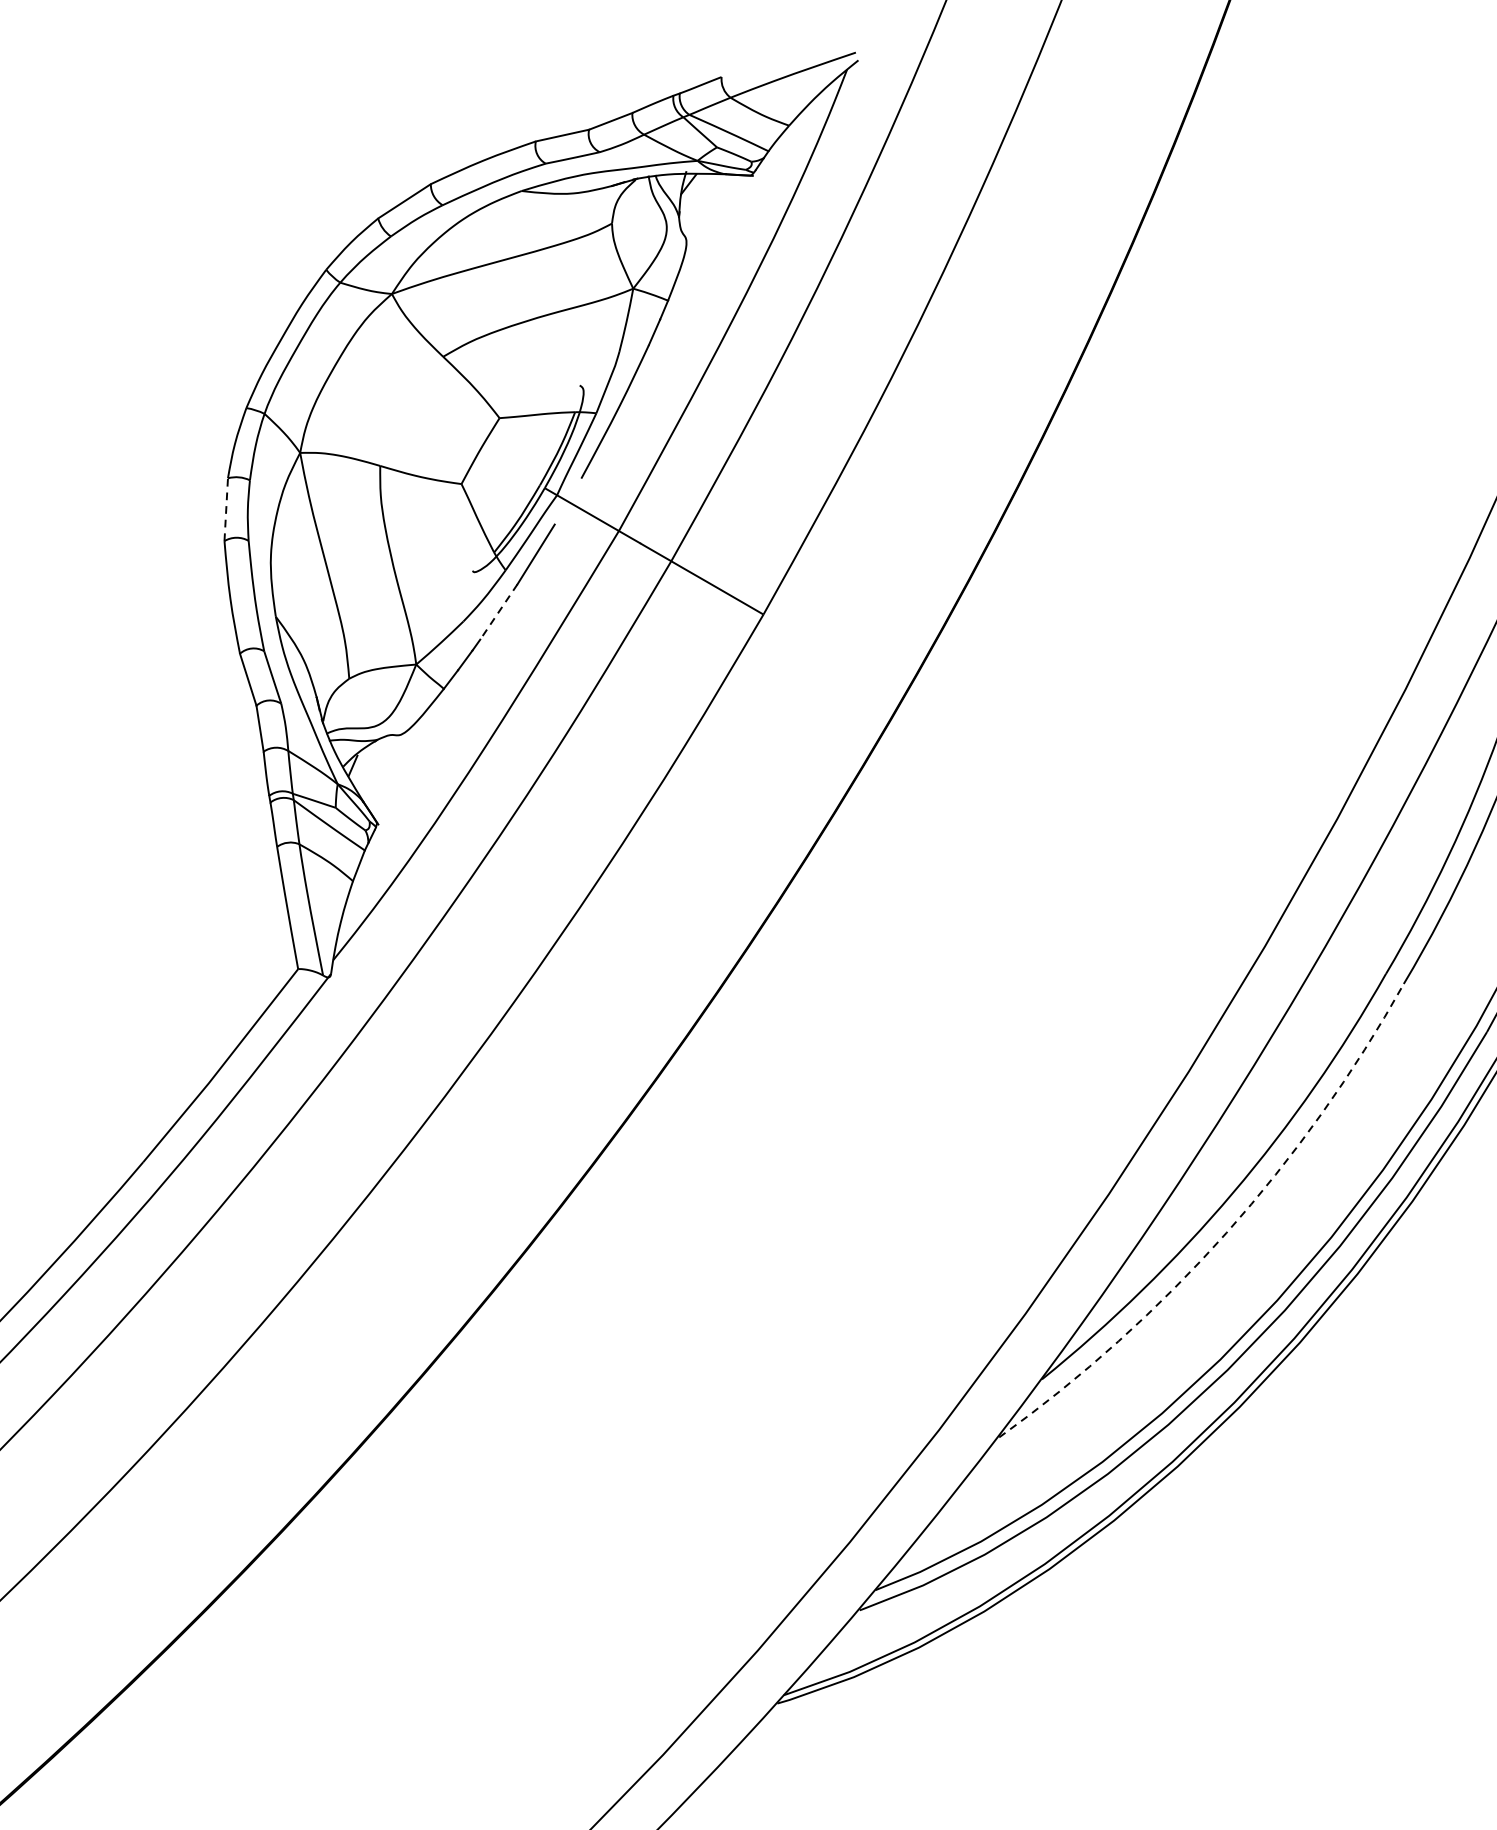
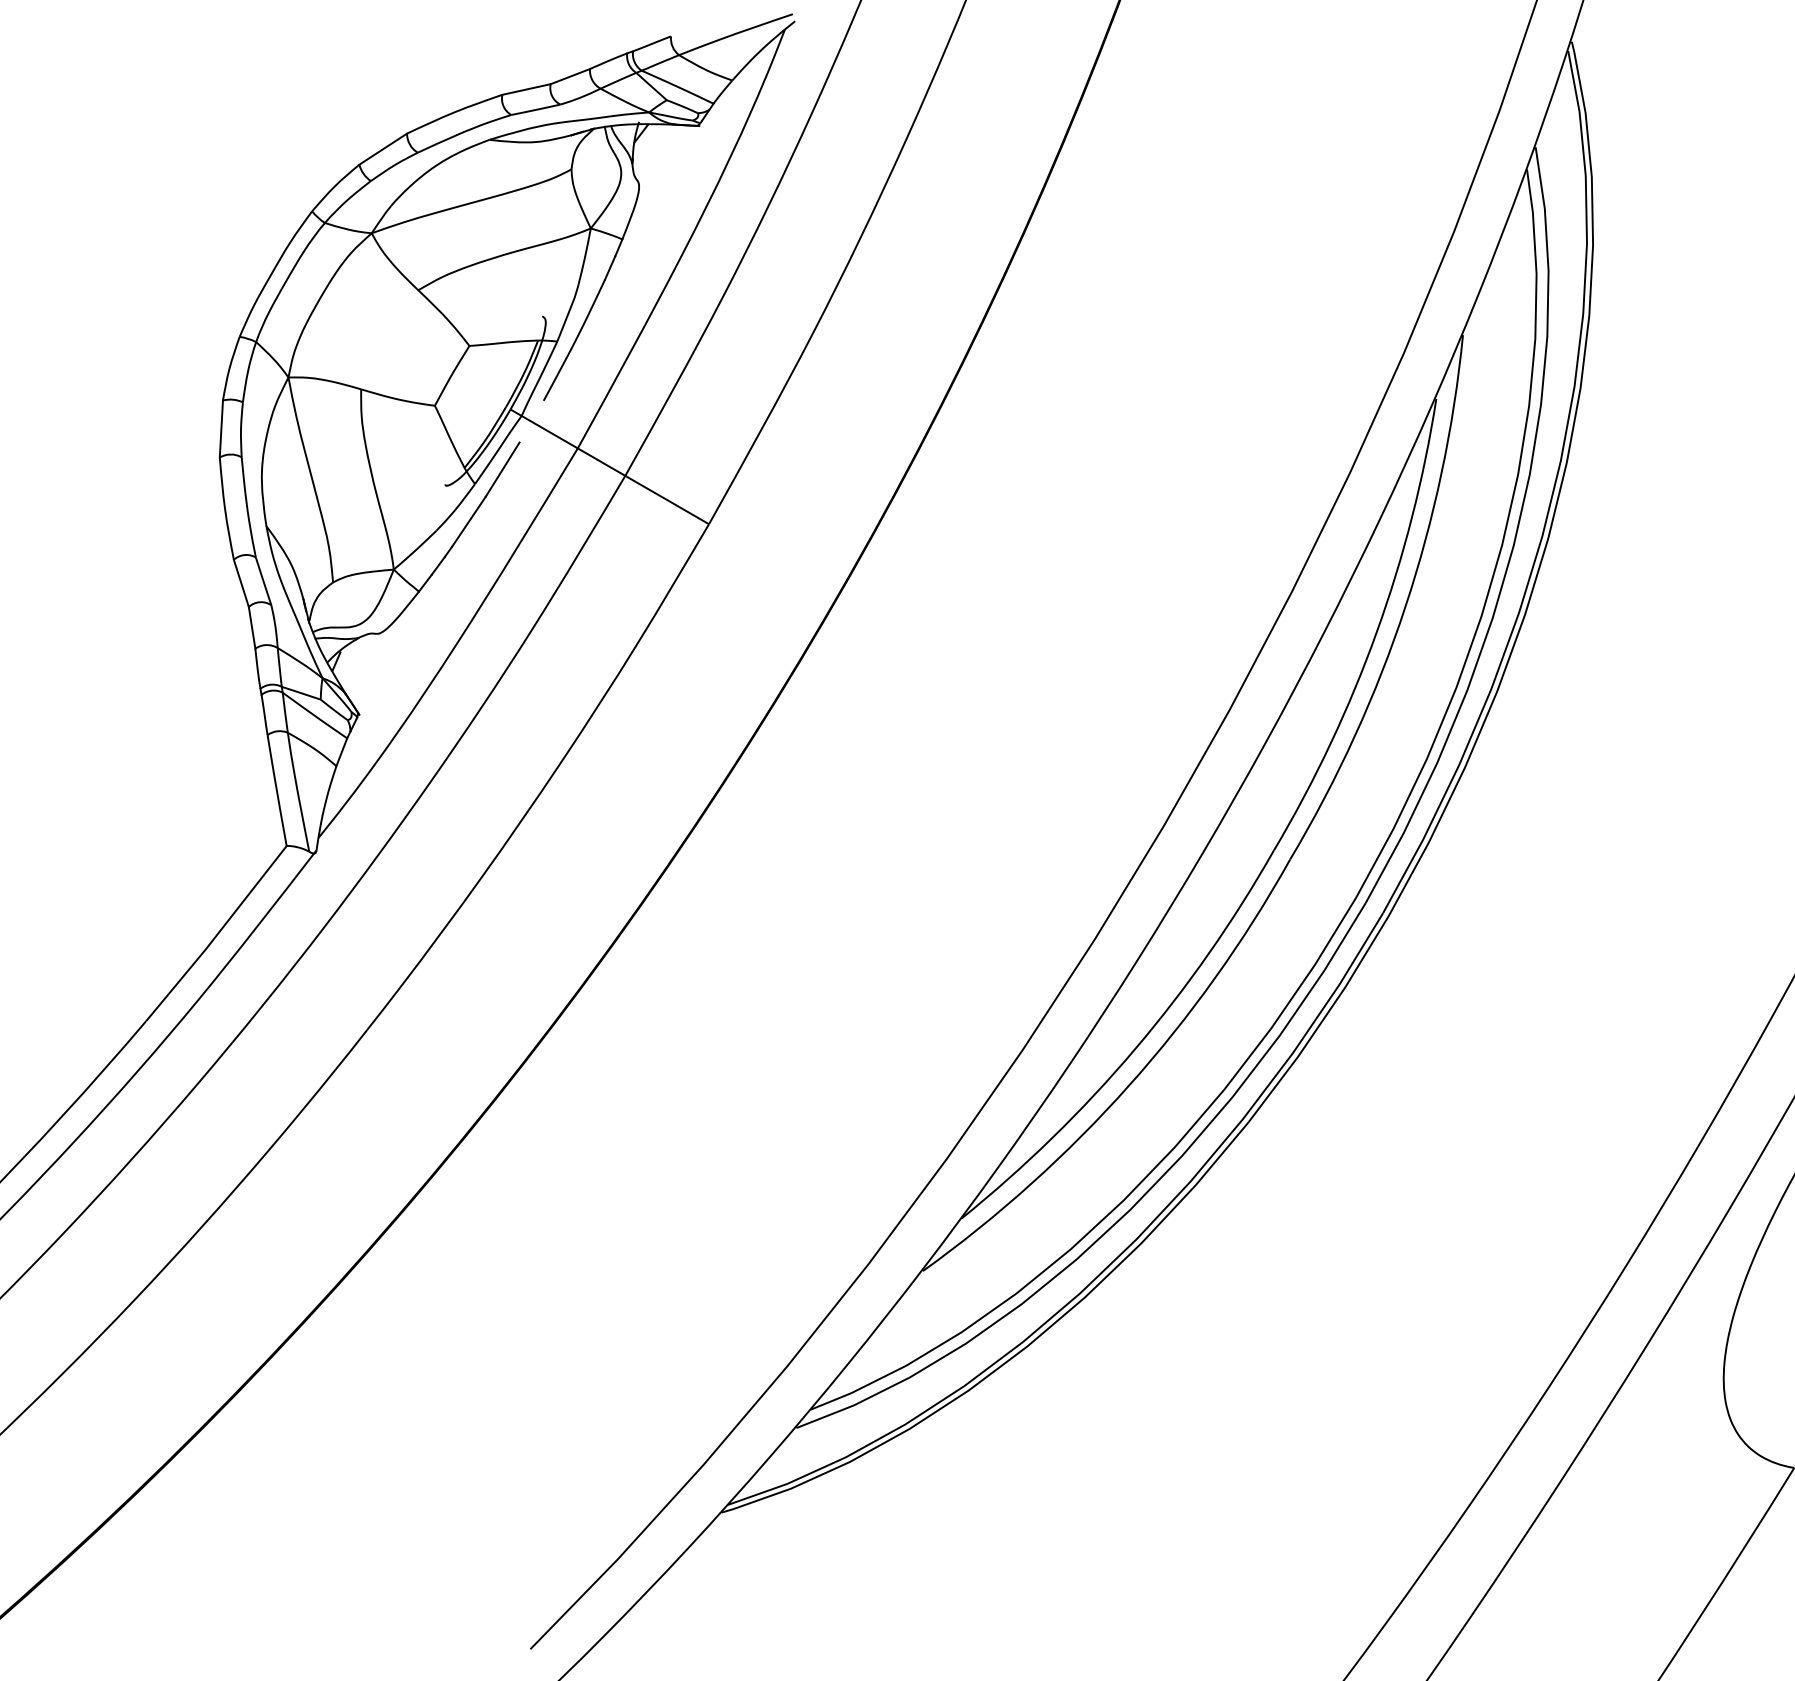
line: (226, 510) -> (221, 429), dashed -> solid
line: (498, 612) -> (468, 522), dashed -> solid
arc: (1226, 1232) -> (1129, 1085), dashed -> solid

